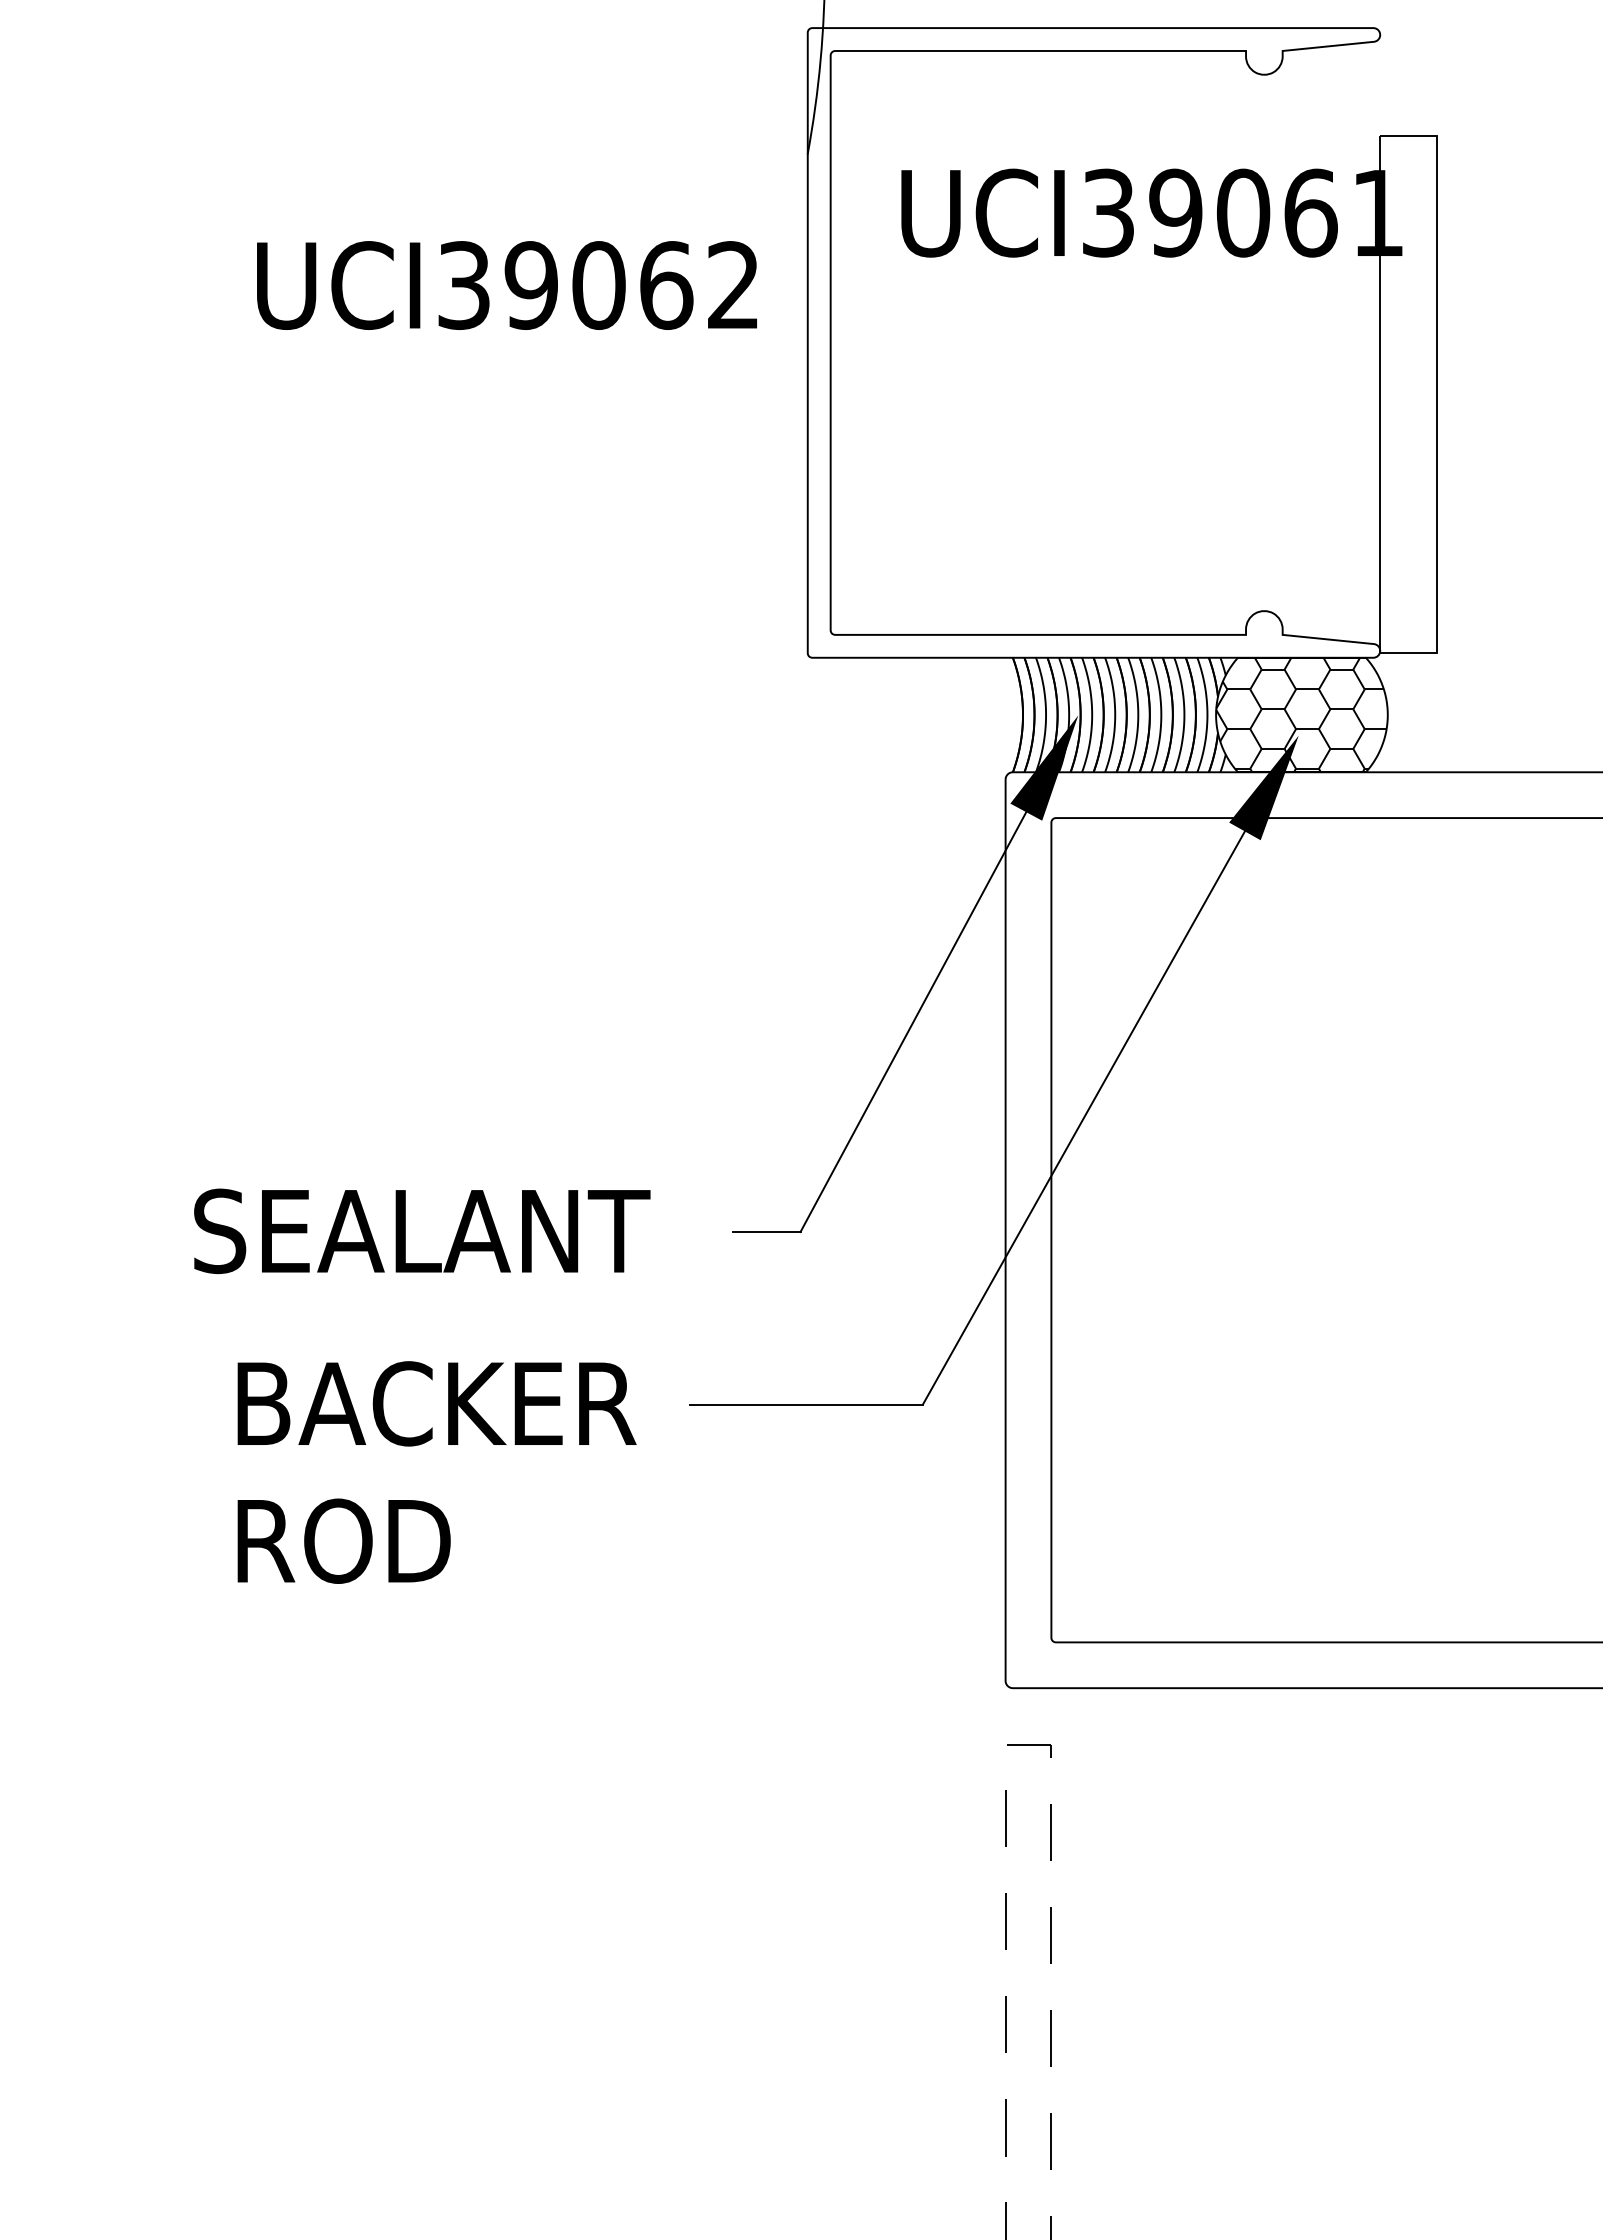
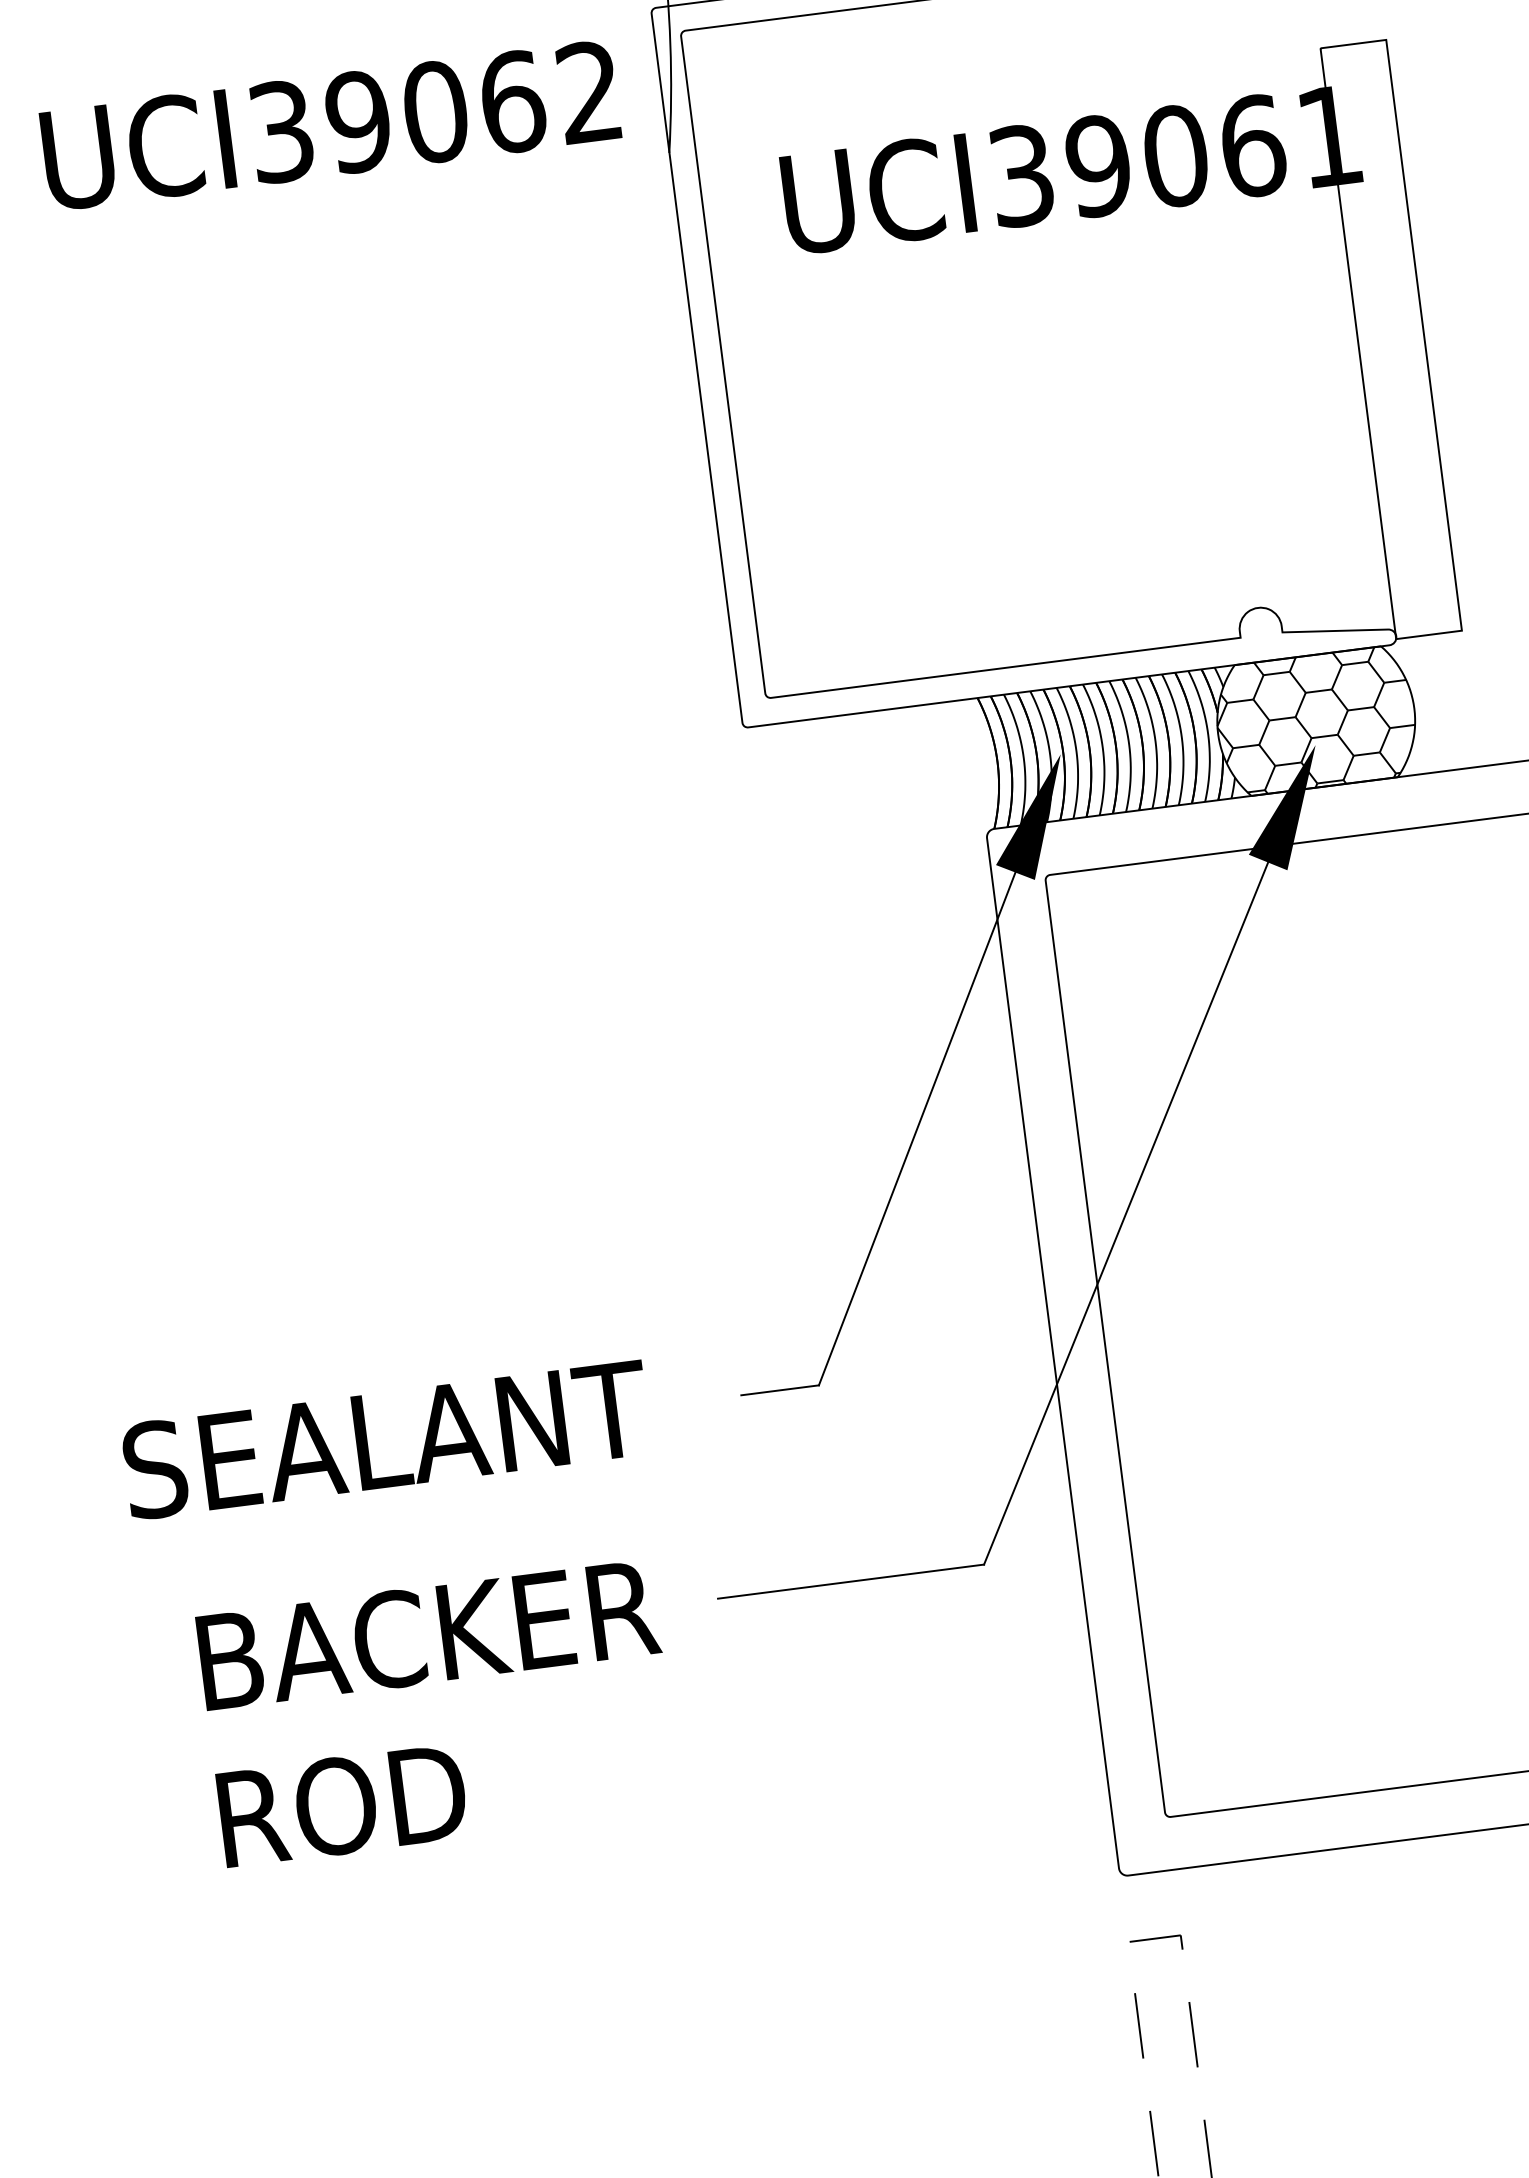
text: (506, 285) -> (329, 125), moved

